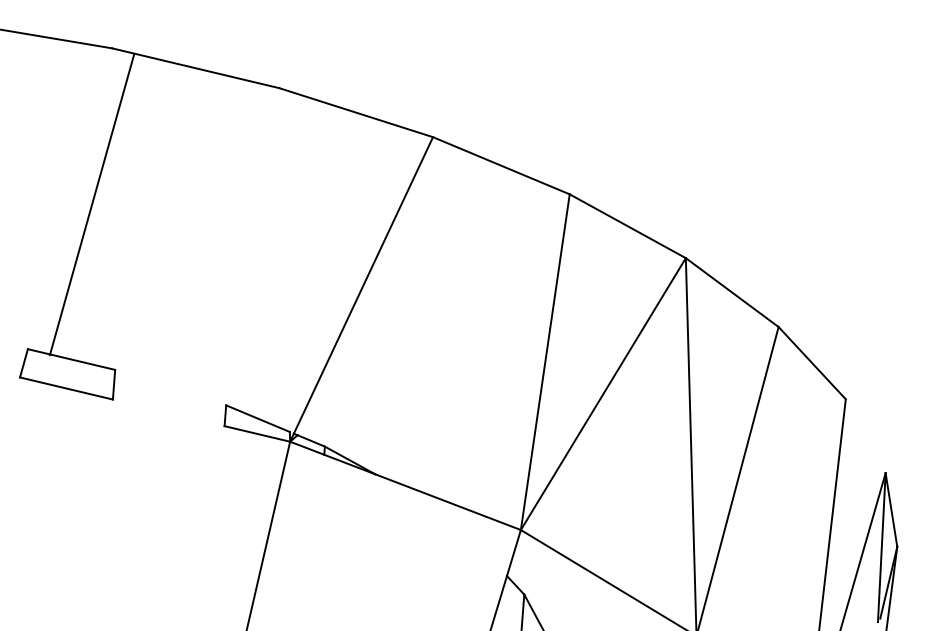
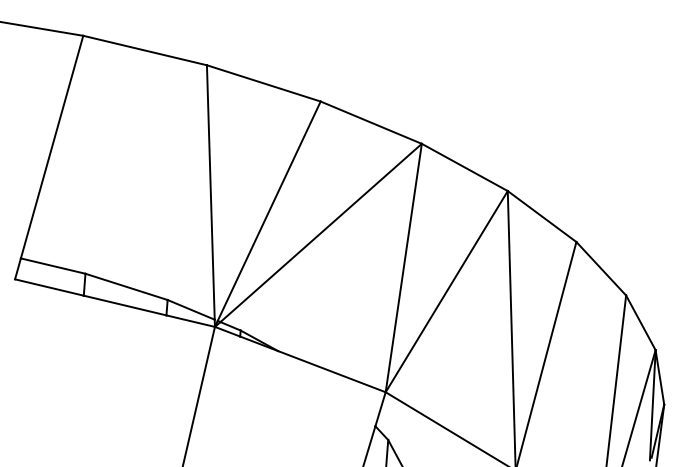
line: (91, 204) -> (51, 146), moved
line: (284, 259) -> (210, 192), added
line: (433, 314) -> (321, 232), added
line: (170, 387) -> (126, 286), added
line: (168, 412) -> (124, 305), added
line: (865, 436) -> (640, 323), added

